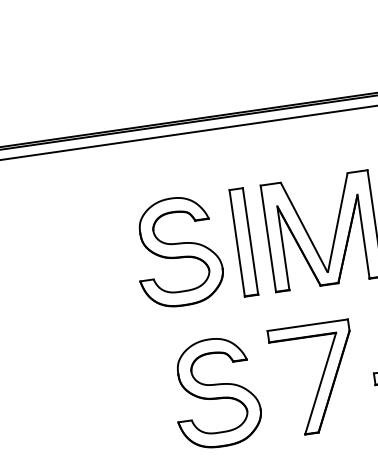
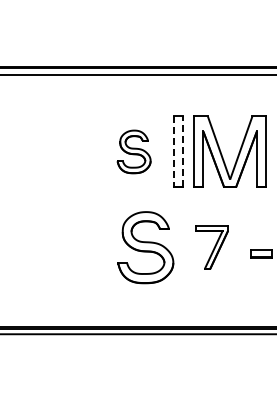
line: (250, 240) -> (182, 151), solid -> dashed
line: (237, 244) -> (173, 152), solid -> dashed
part: (177, 251) -> (133, 151), size x0.6
part: (314, 378) -> (211, 247), size x0.6

